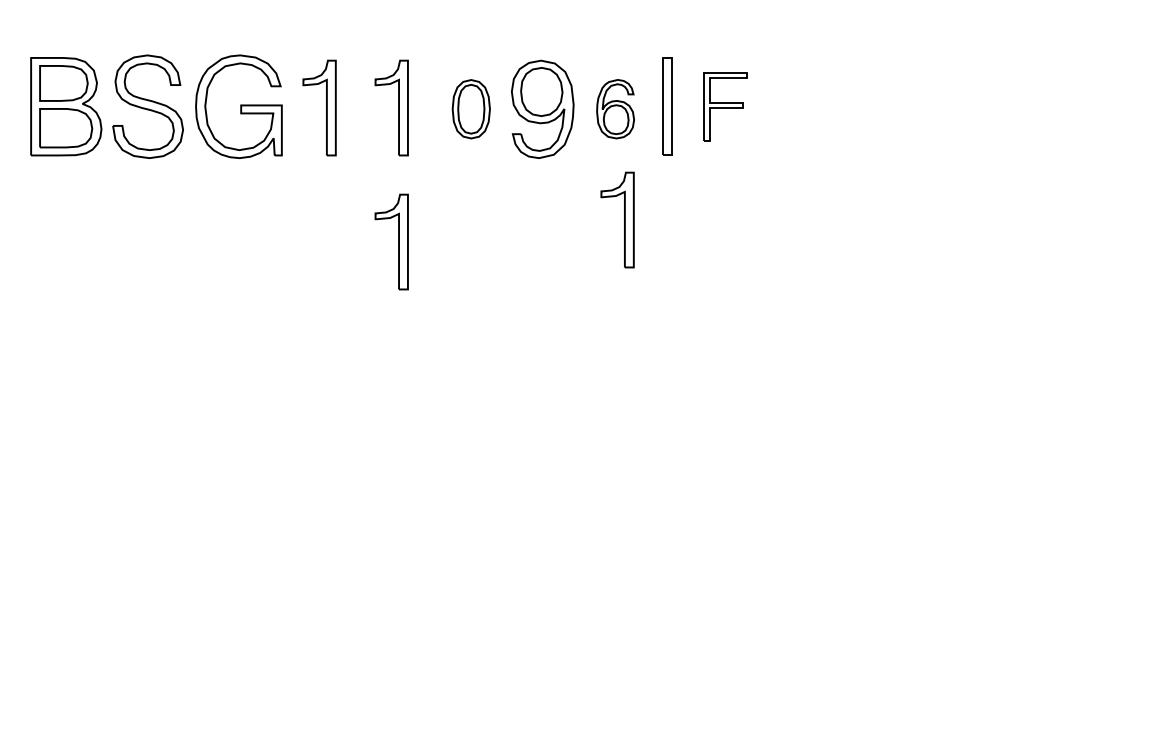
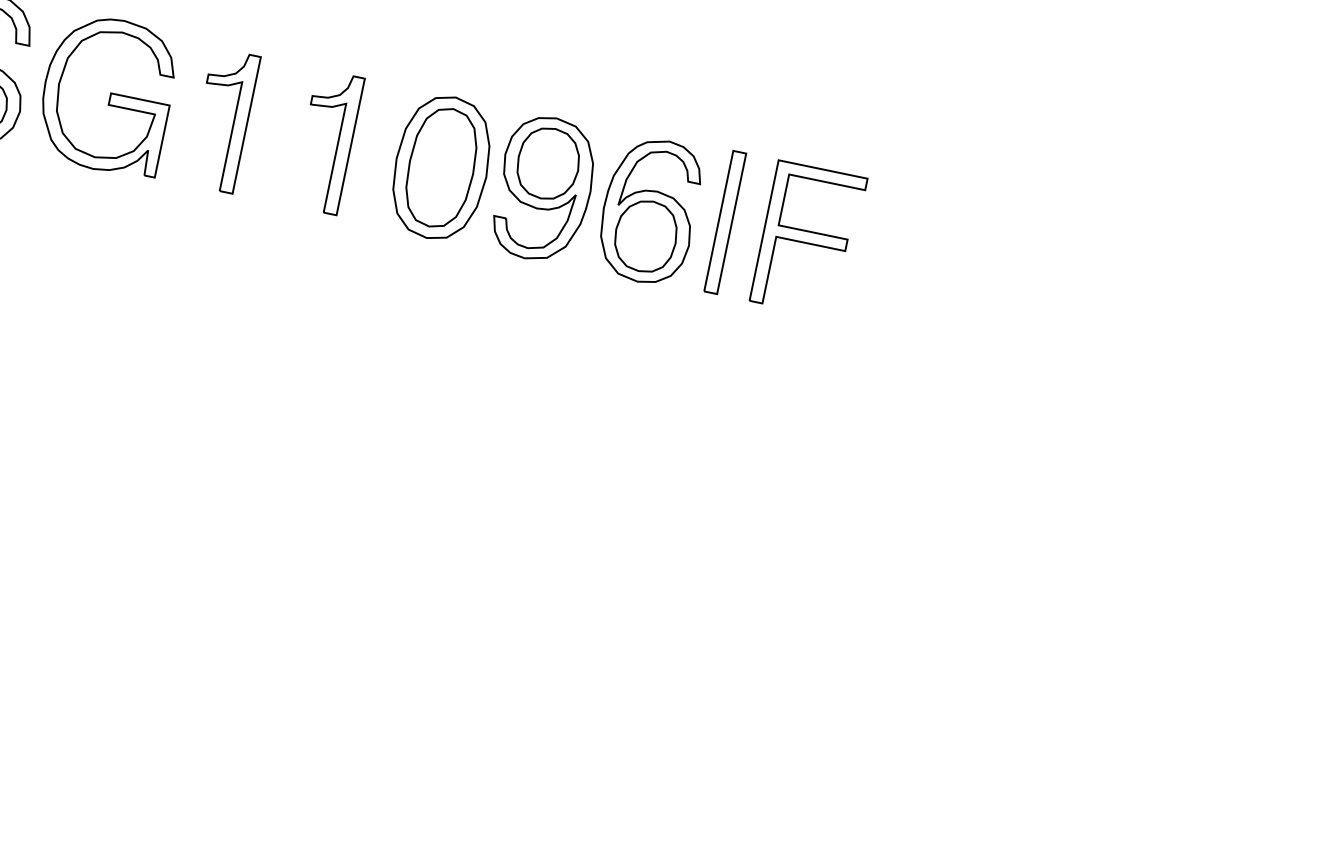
part: (724, 106) -> (807, 239), size x1.43
part: (471, 108) -> (442, 166), size x1.67
part: (615, 108) -> (649, 209), size x1.67
part: (624, 219) -> (629, 372), removed
part: (398, 241) -> (297, 336), removed

